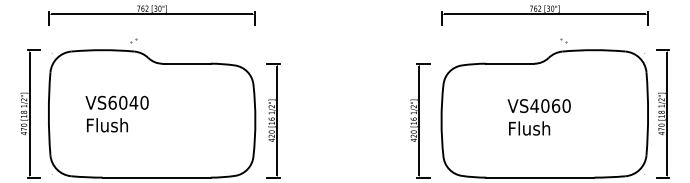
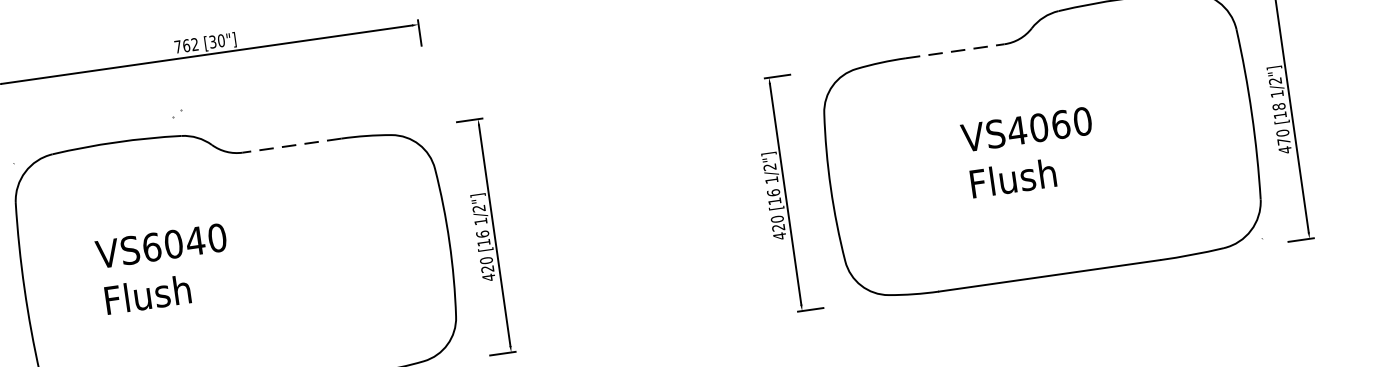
line: (186, 63) -> (291, 145), solid -> dashed
line: (510, 63) -> (955, 50), solid -> dashed

